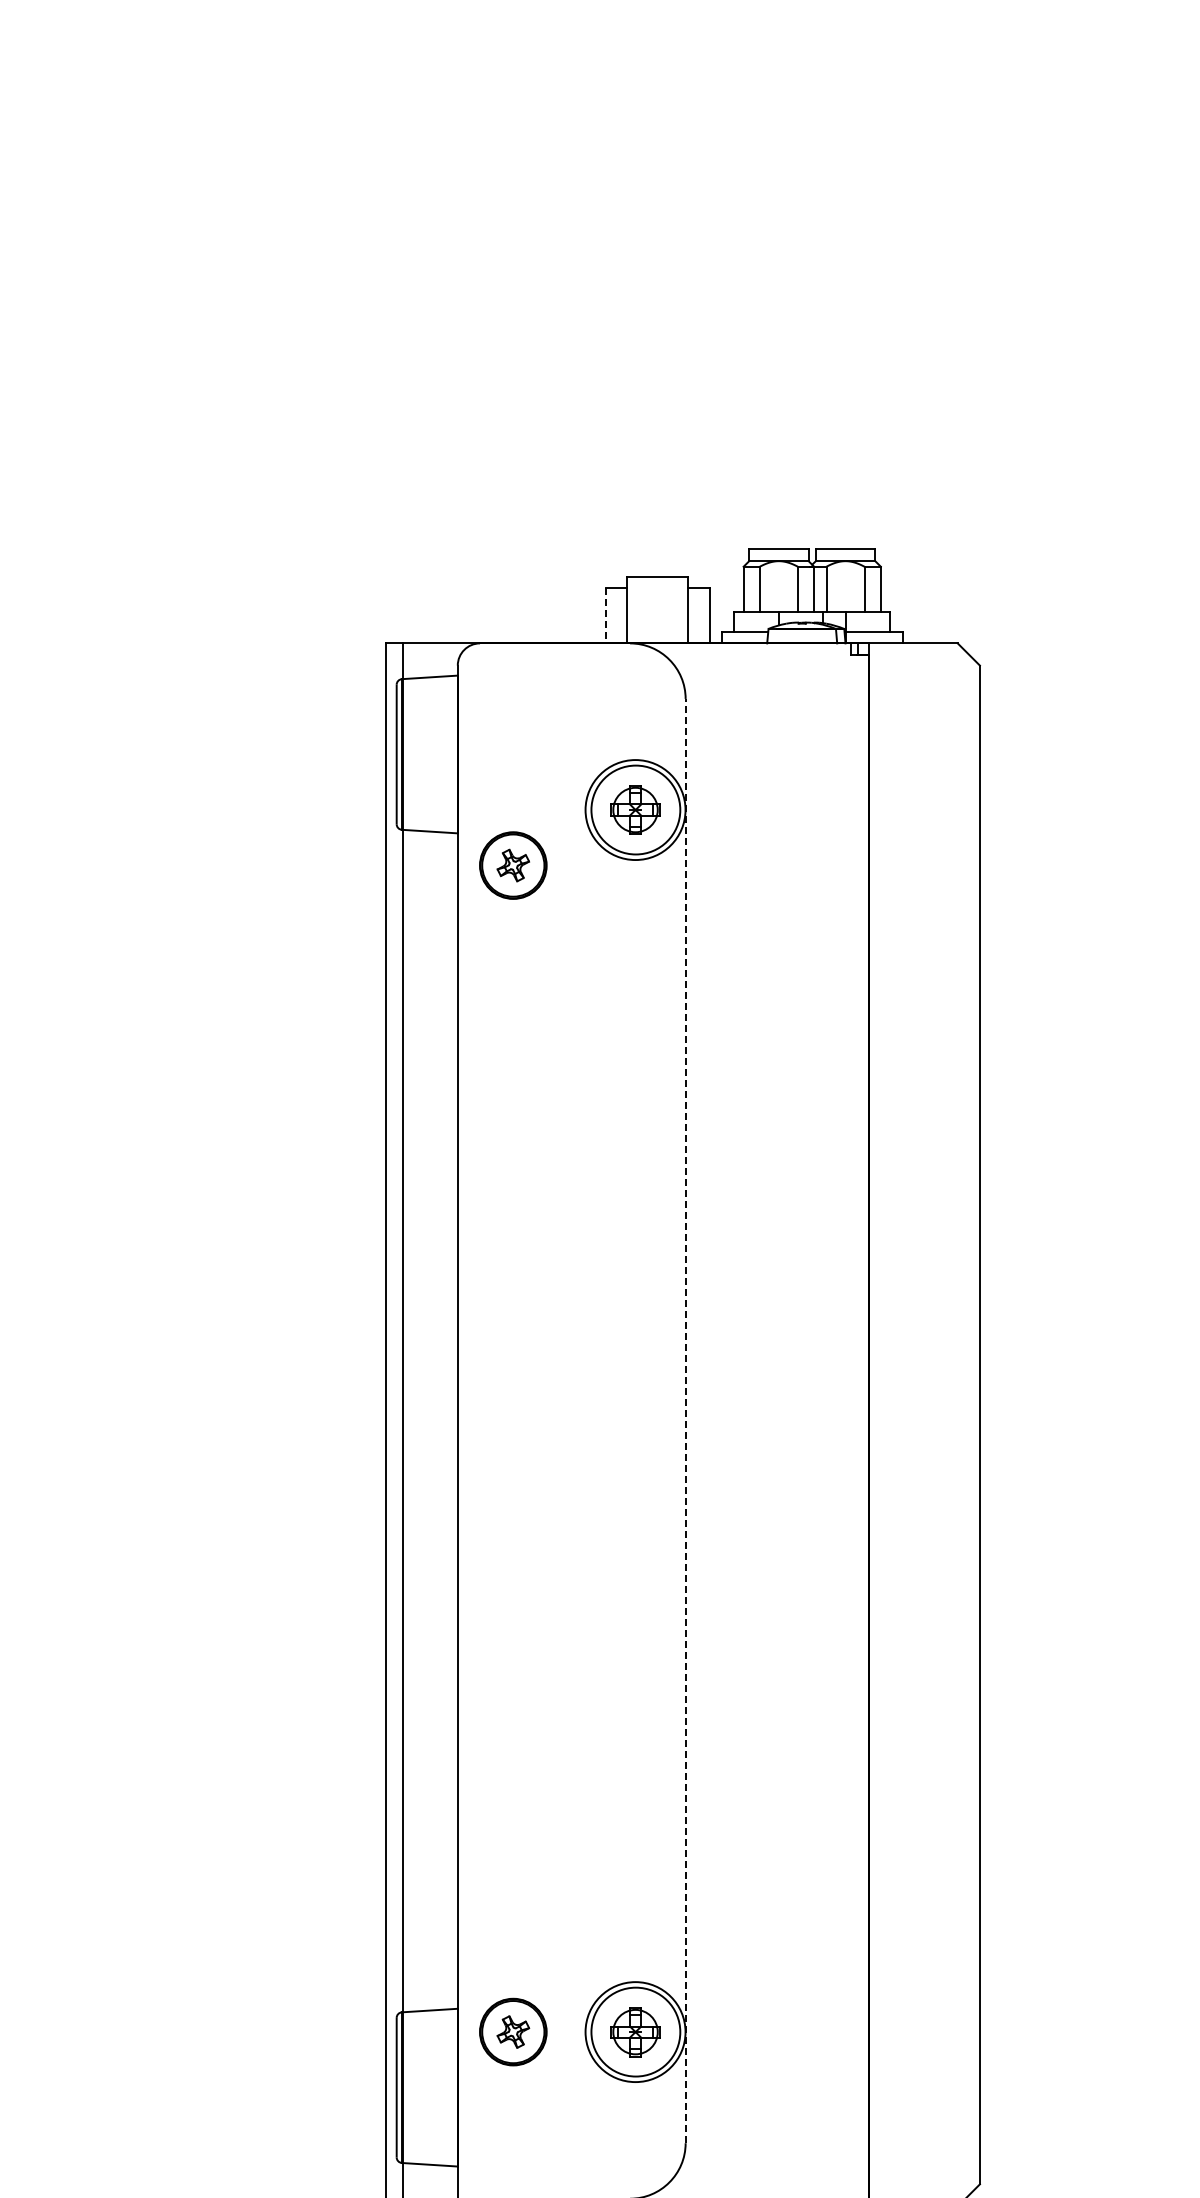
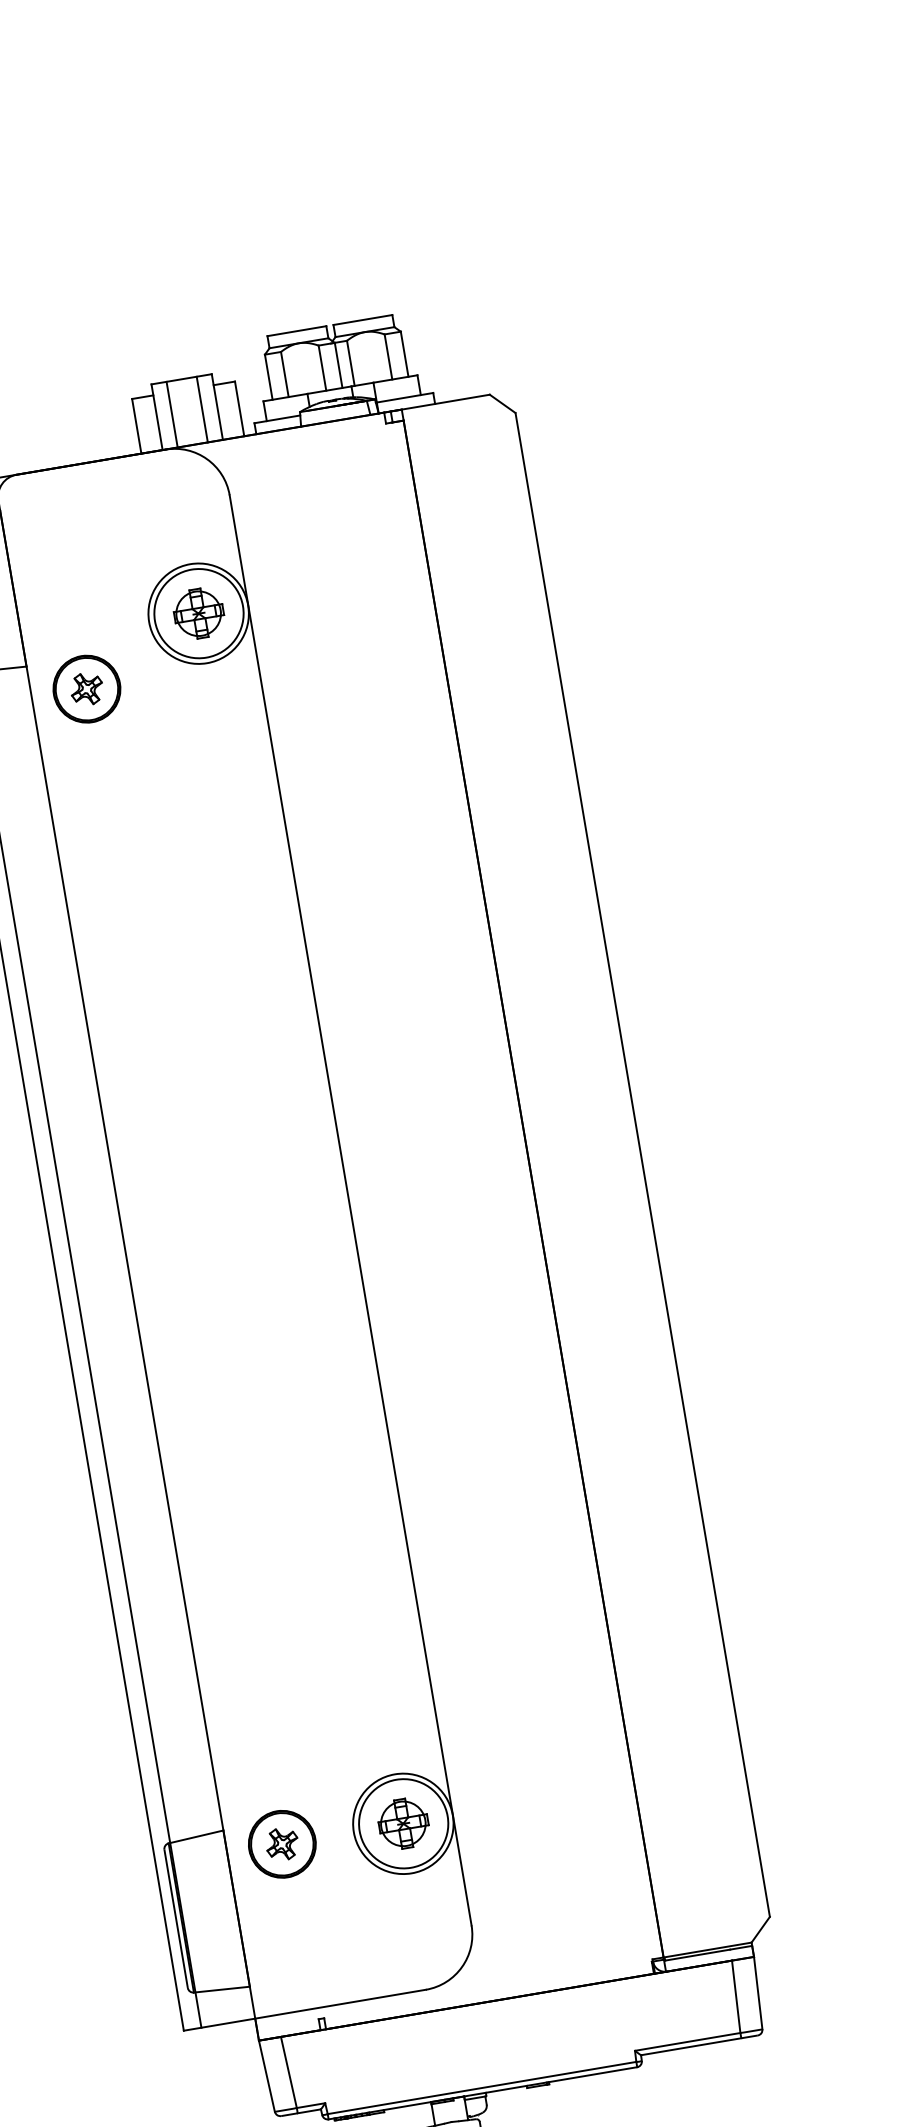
line: (642, 610) -> (172, 414), added
line: (672, 610) -> (201, 409), added
line: (605, 615) -> (136, 426), dashed -> solid
line: (685, 1420) -> (350, 1209), dashed -> solid

